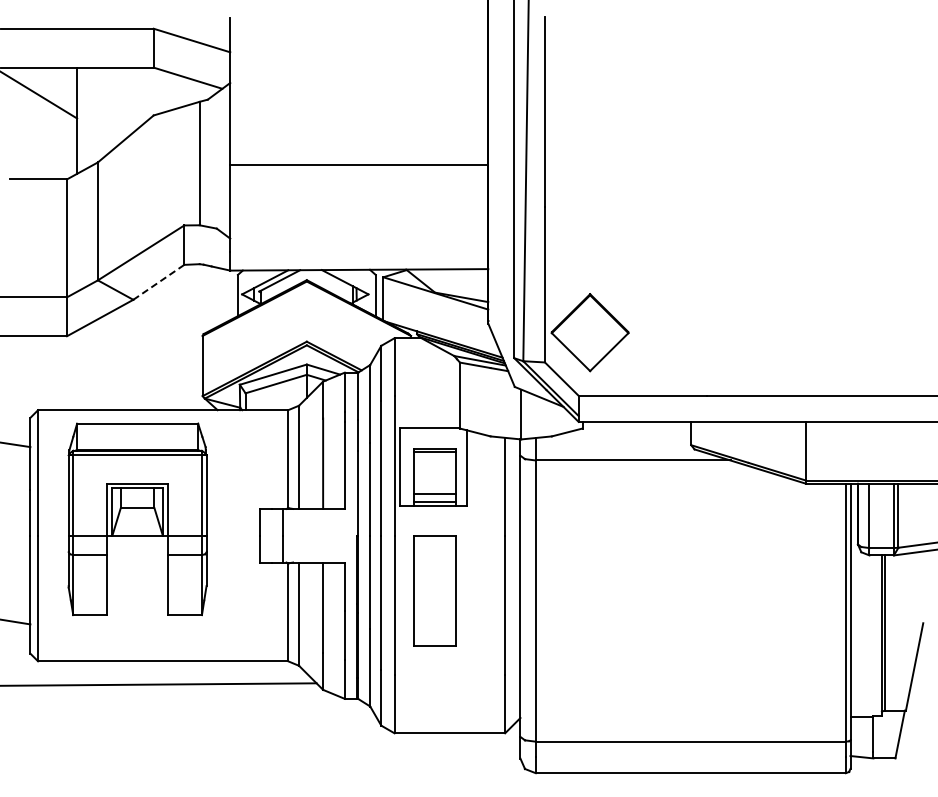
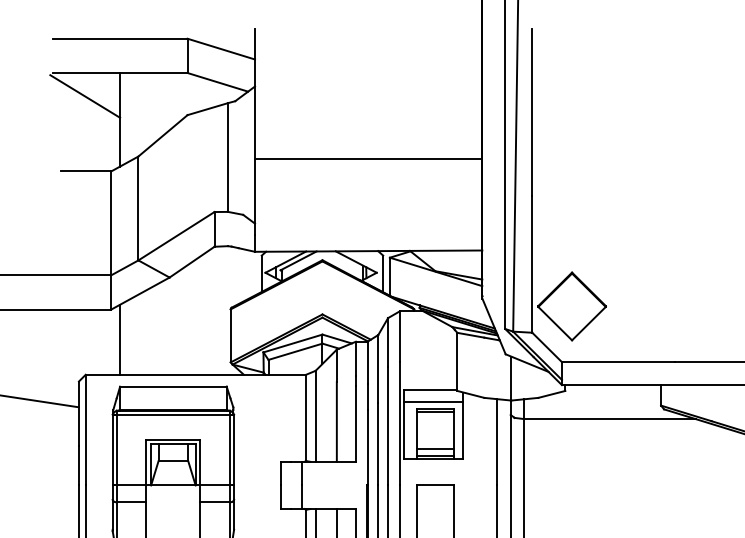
line: (158, 282) -> (191, 262), dashed -> solid
line: (77, 370) -> (120, 339), added
line: (432, 441) -> (433, 402), added

